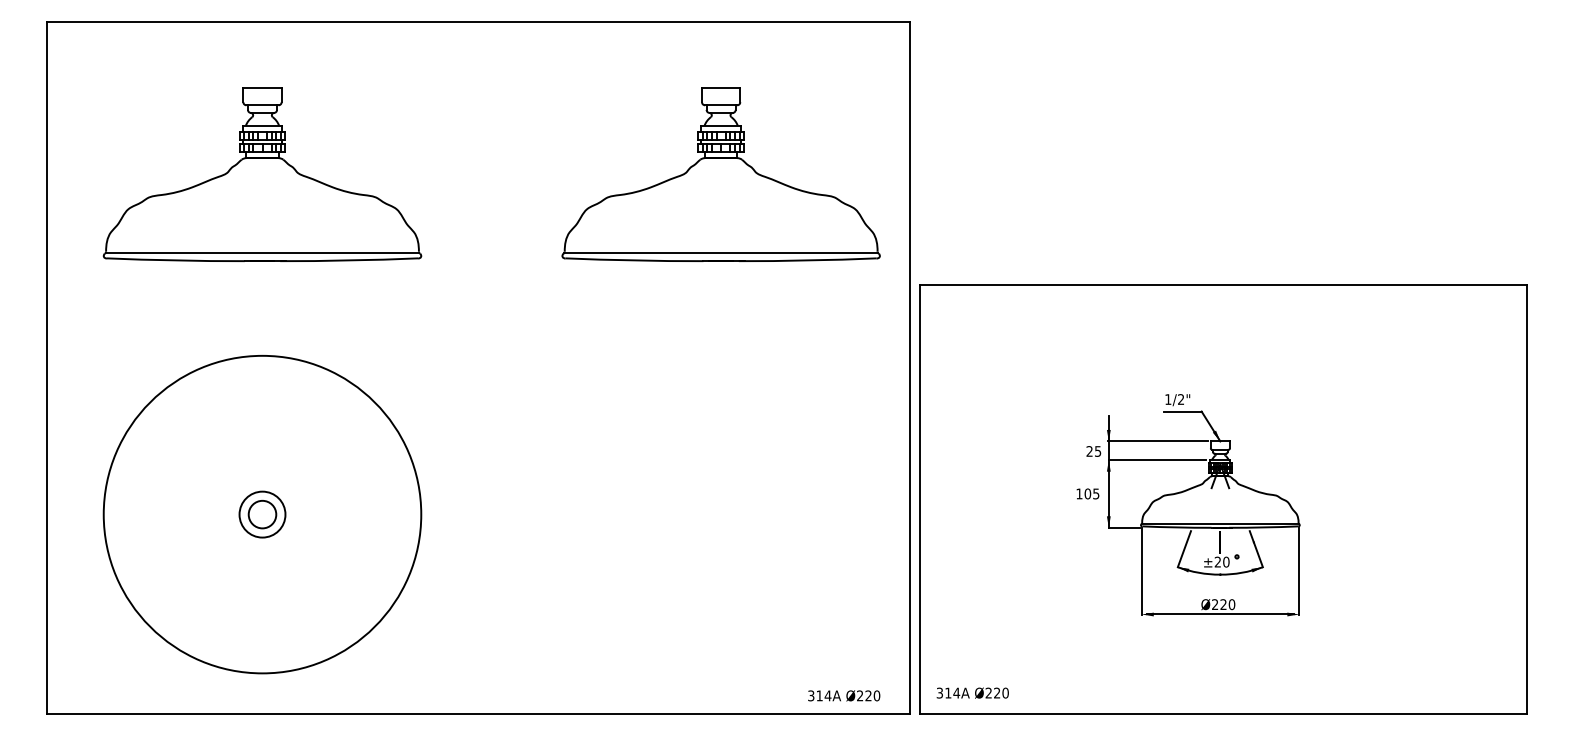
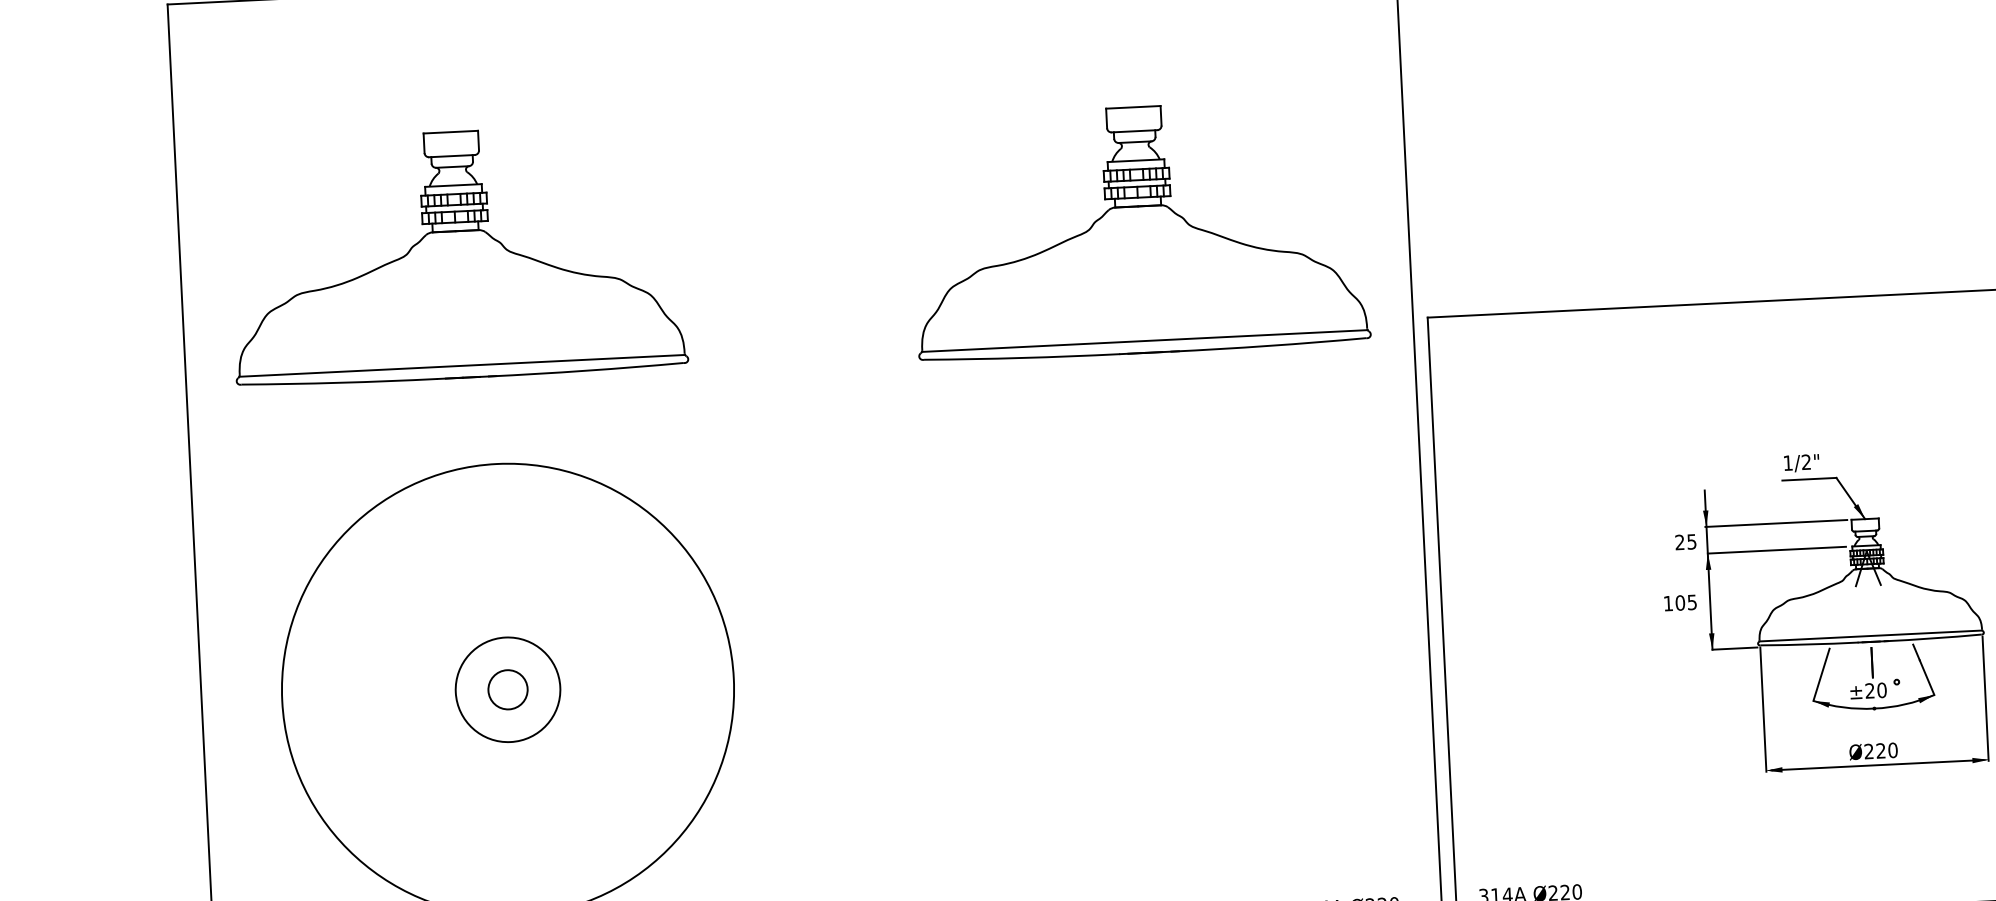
part: (262, 174) -> (456, 254), moved
part: (720, 174) -> (1138, 229), moved
circle: (262, 514) -> (508, 689), size x1.6

